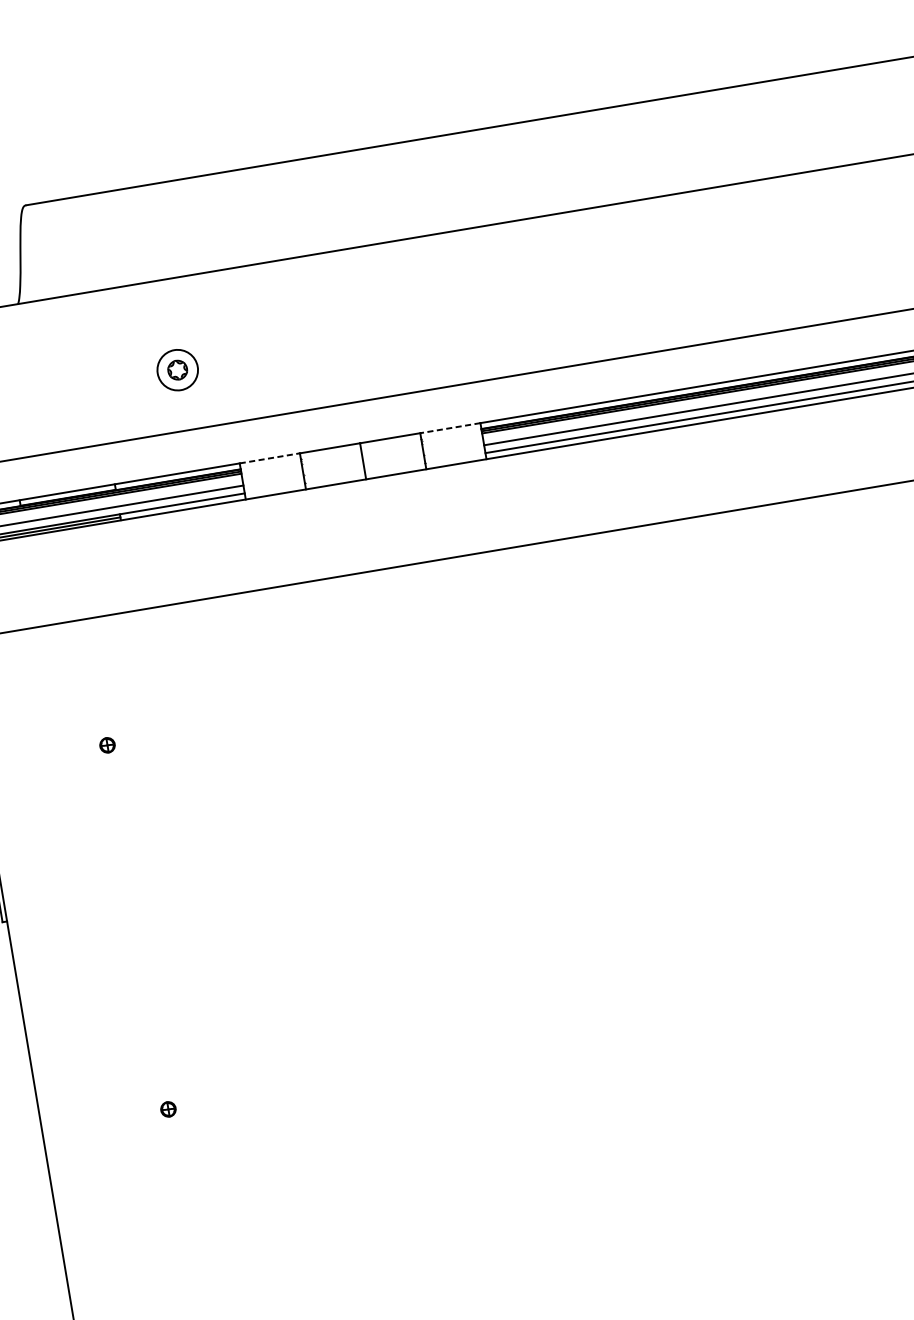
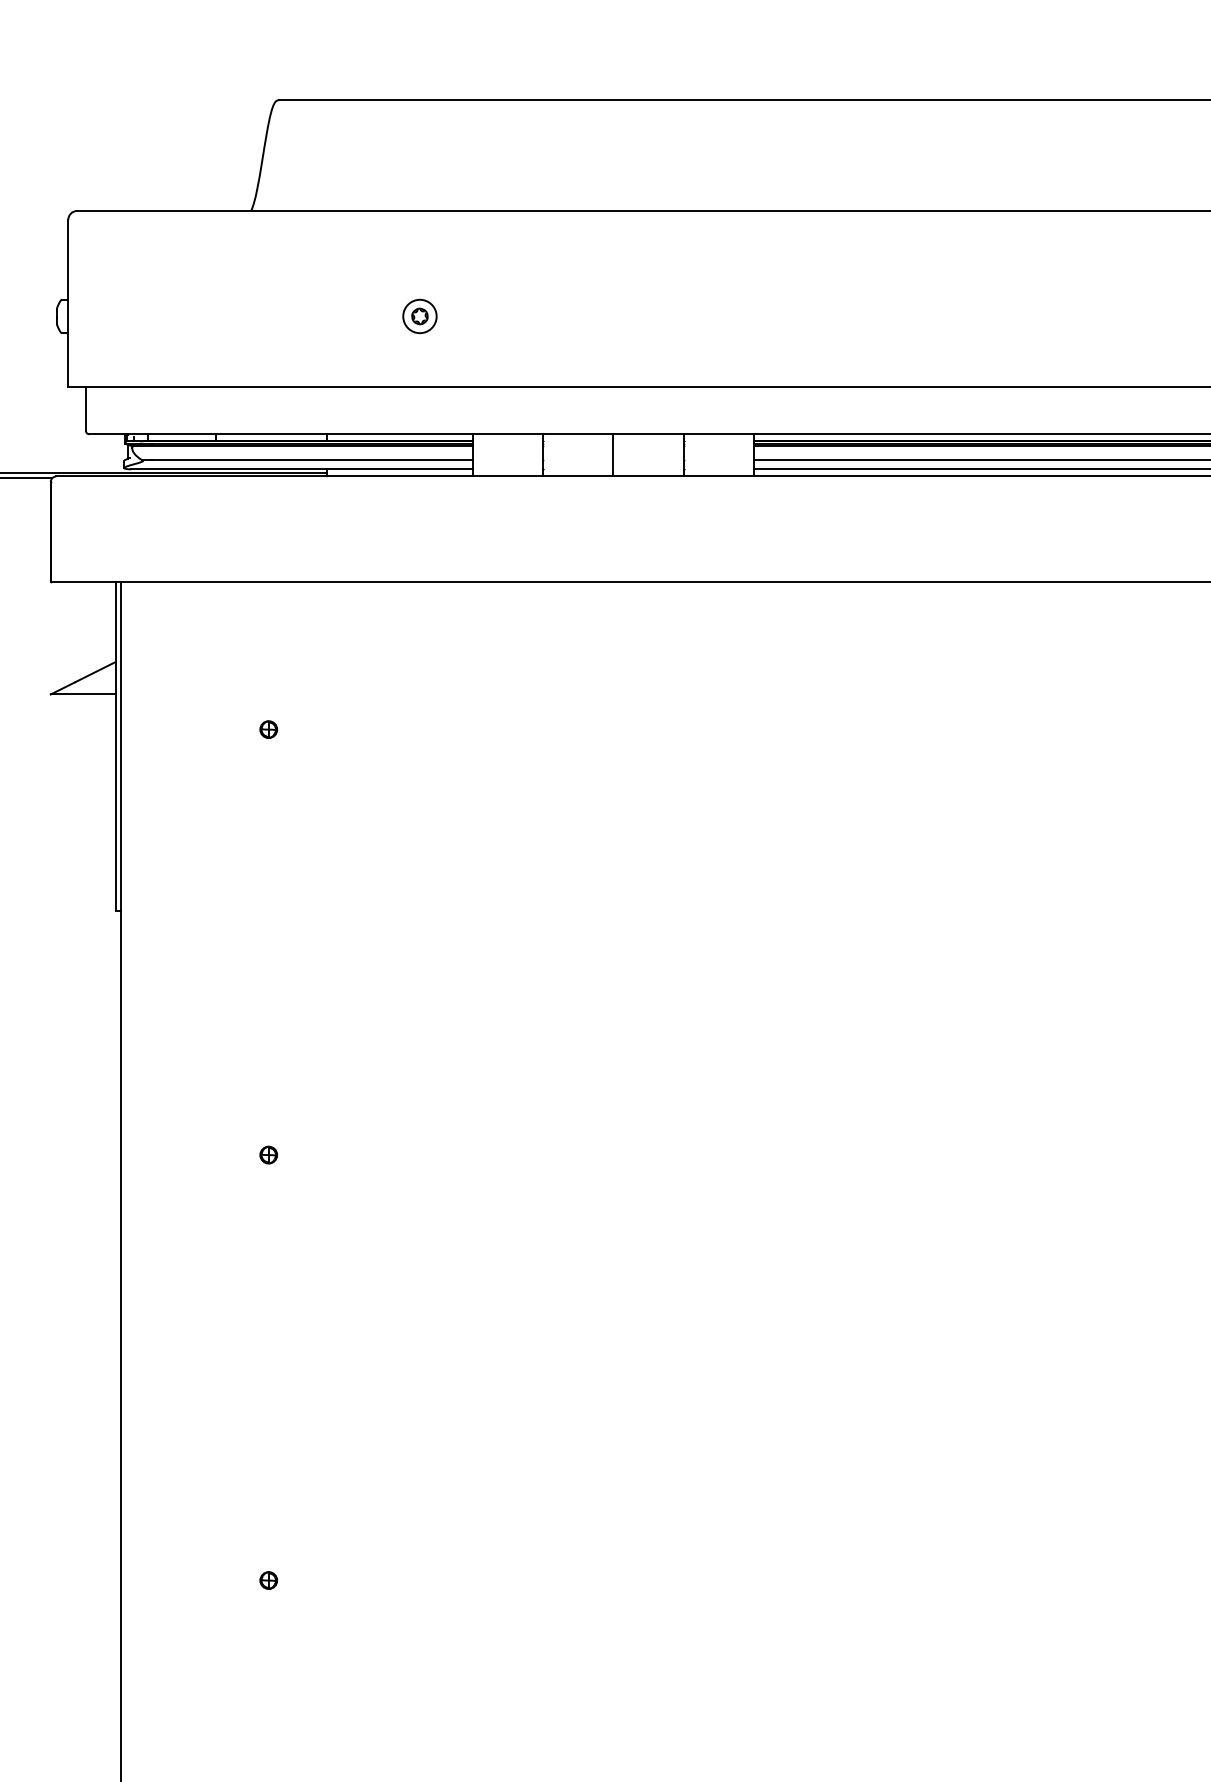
part: (177, 370) -> (419, 316), size x0.71
line: (450, 428) -> (718, 434), dashed -> solid
line: (270, 458) -> (508, 434), dashed -> solid

